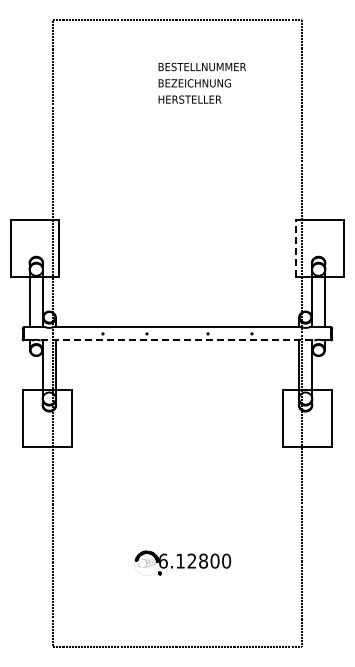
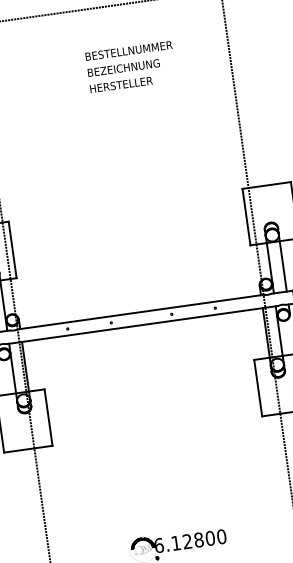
line: (295, 247) -> (246, 216), dashed -> solid
line: (177, 340) -> (142, 325), dashed -> solid

